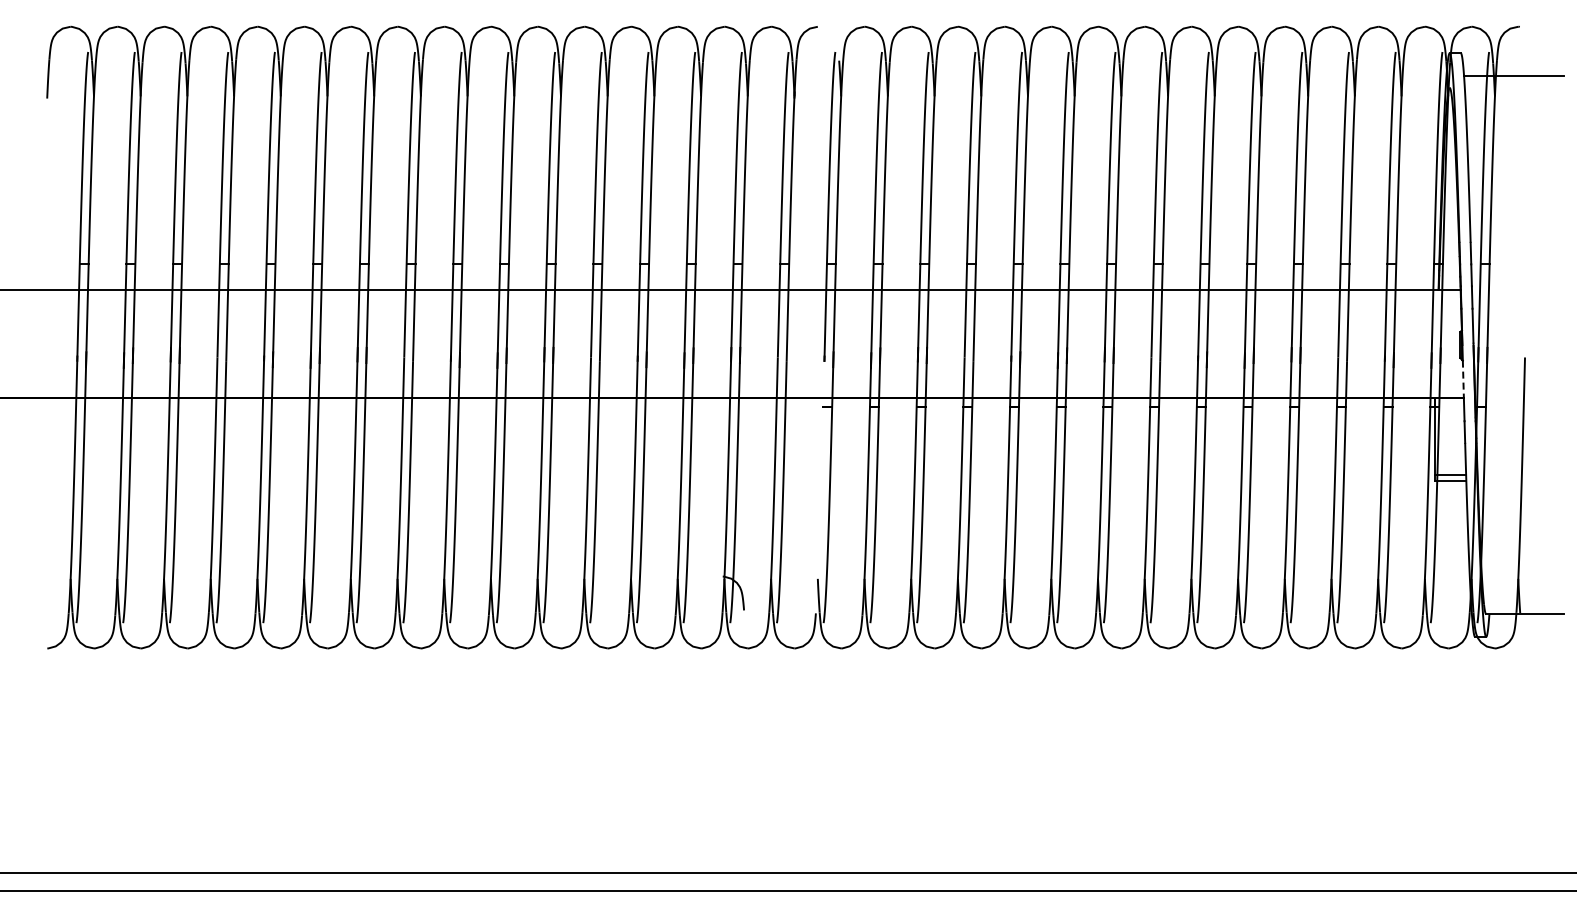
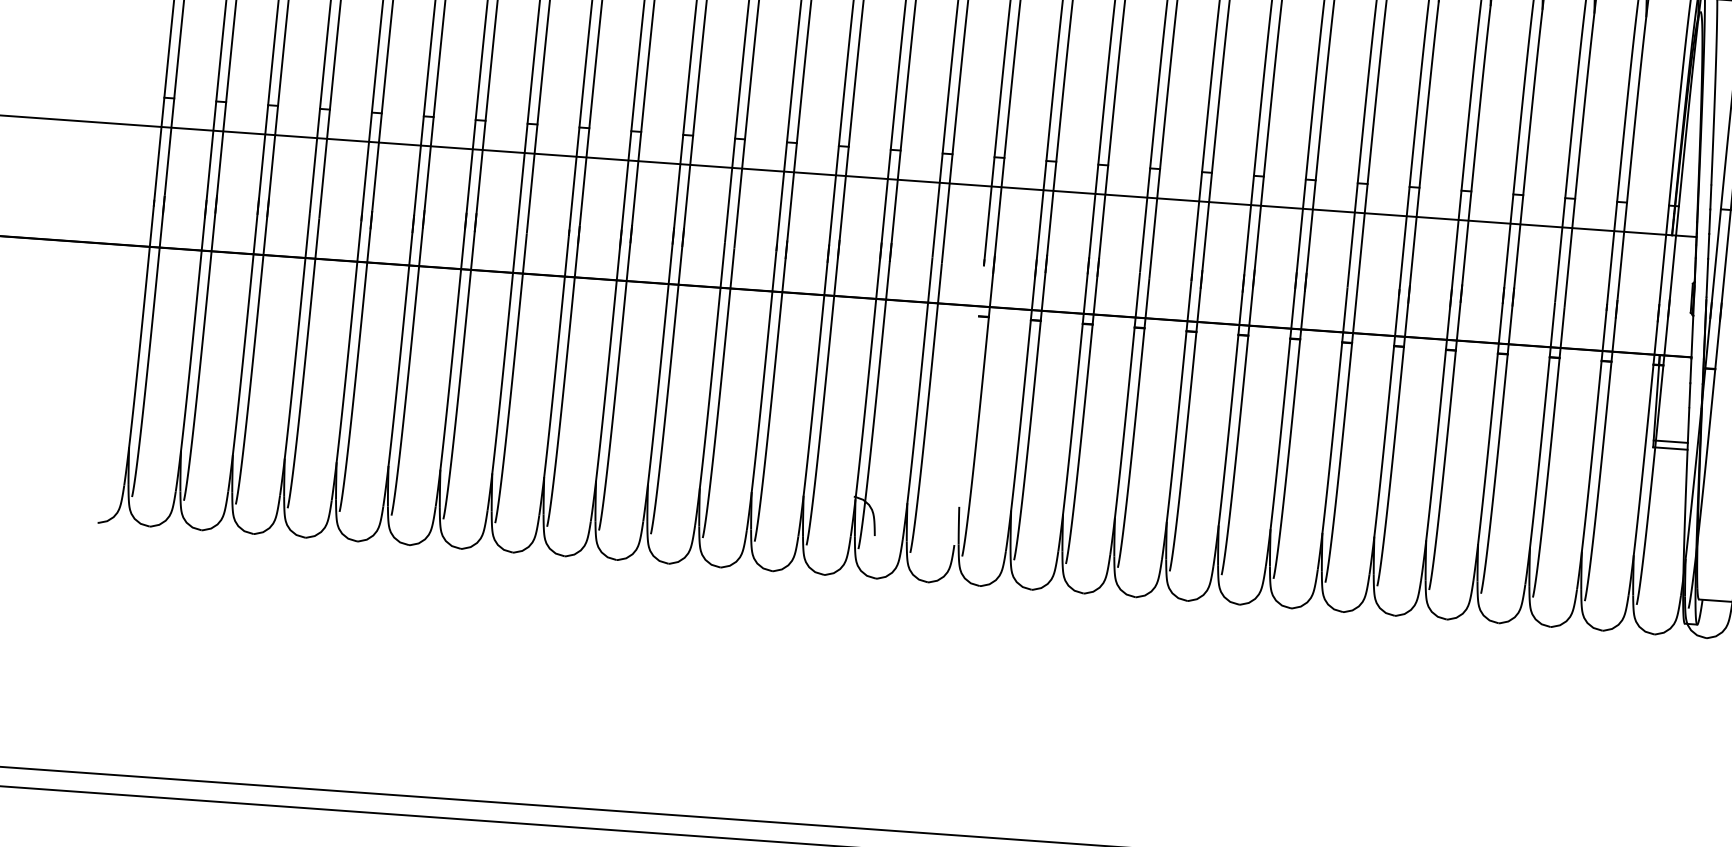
line: (1463, 380) -> (1692, 337), dashed -> solid

